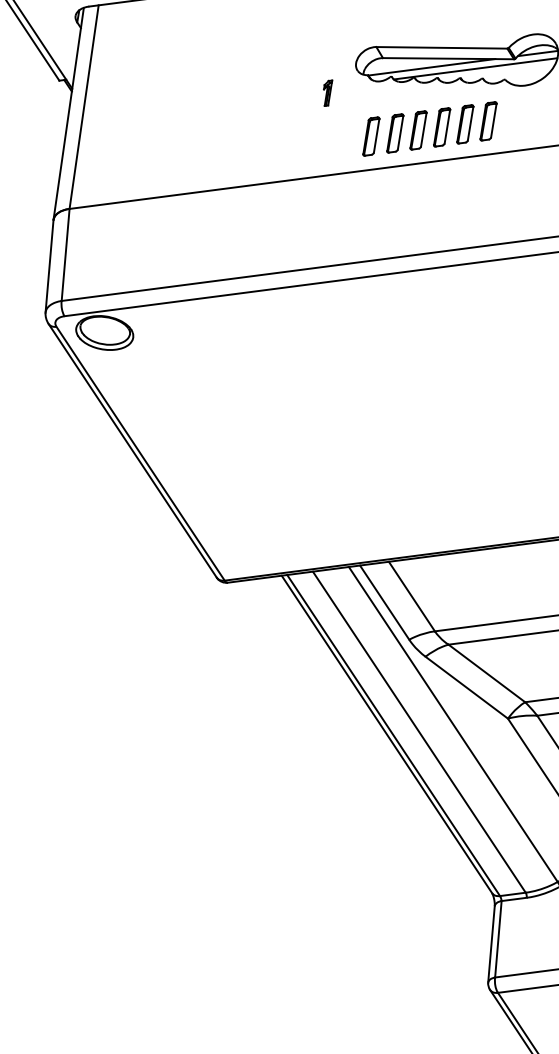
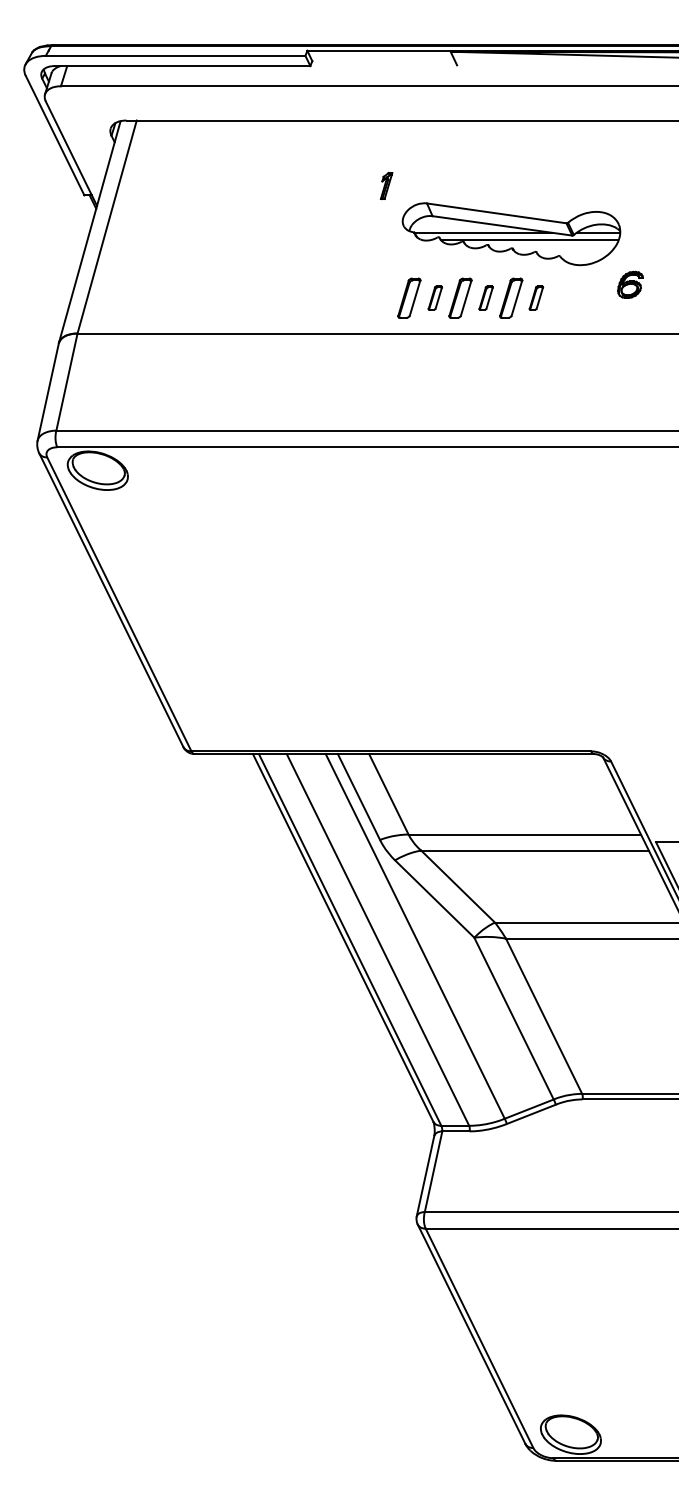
part: (328, 92) -> (386, 185), moved
part: (488, 120) -> (536, 297), size x0.6
part: (442, 126) -> (486, 297), size x0.6
part: (395, 132) -> (435, 297), size x0.6

